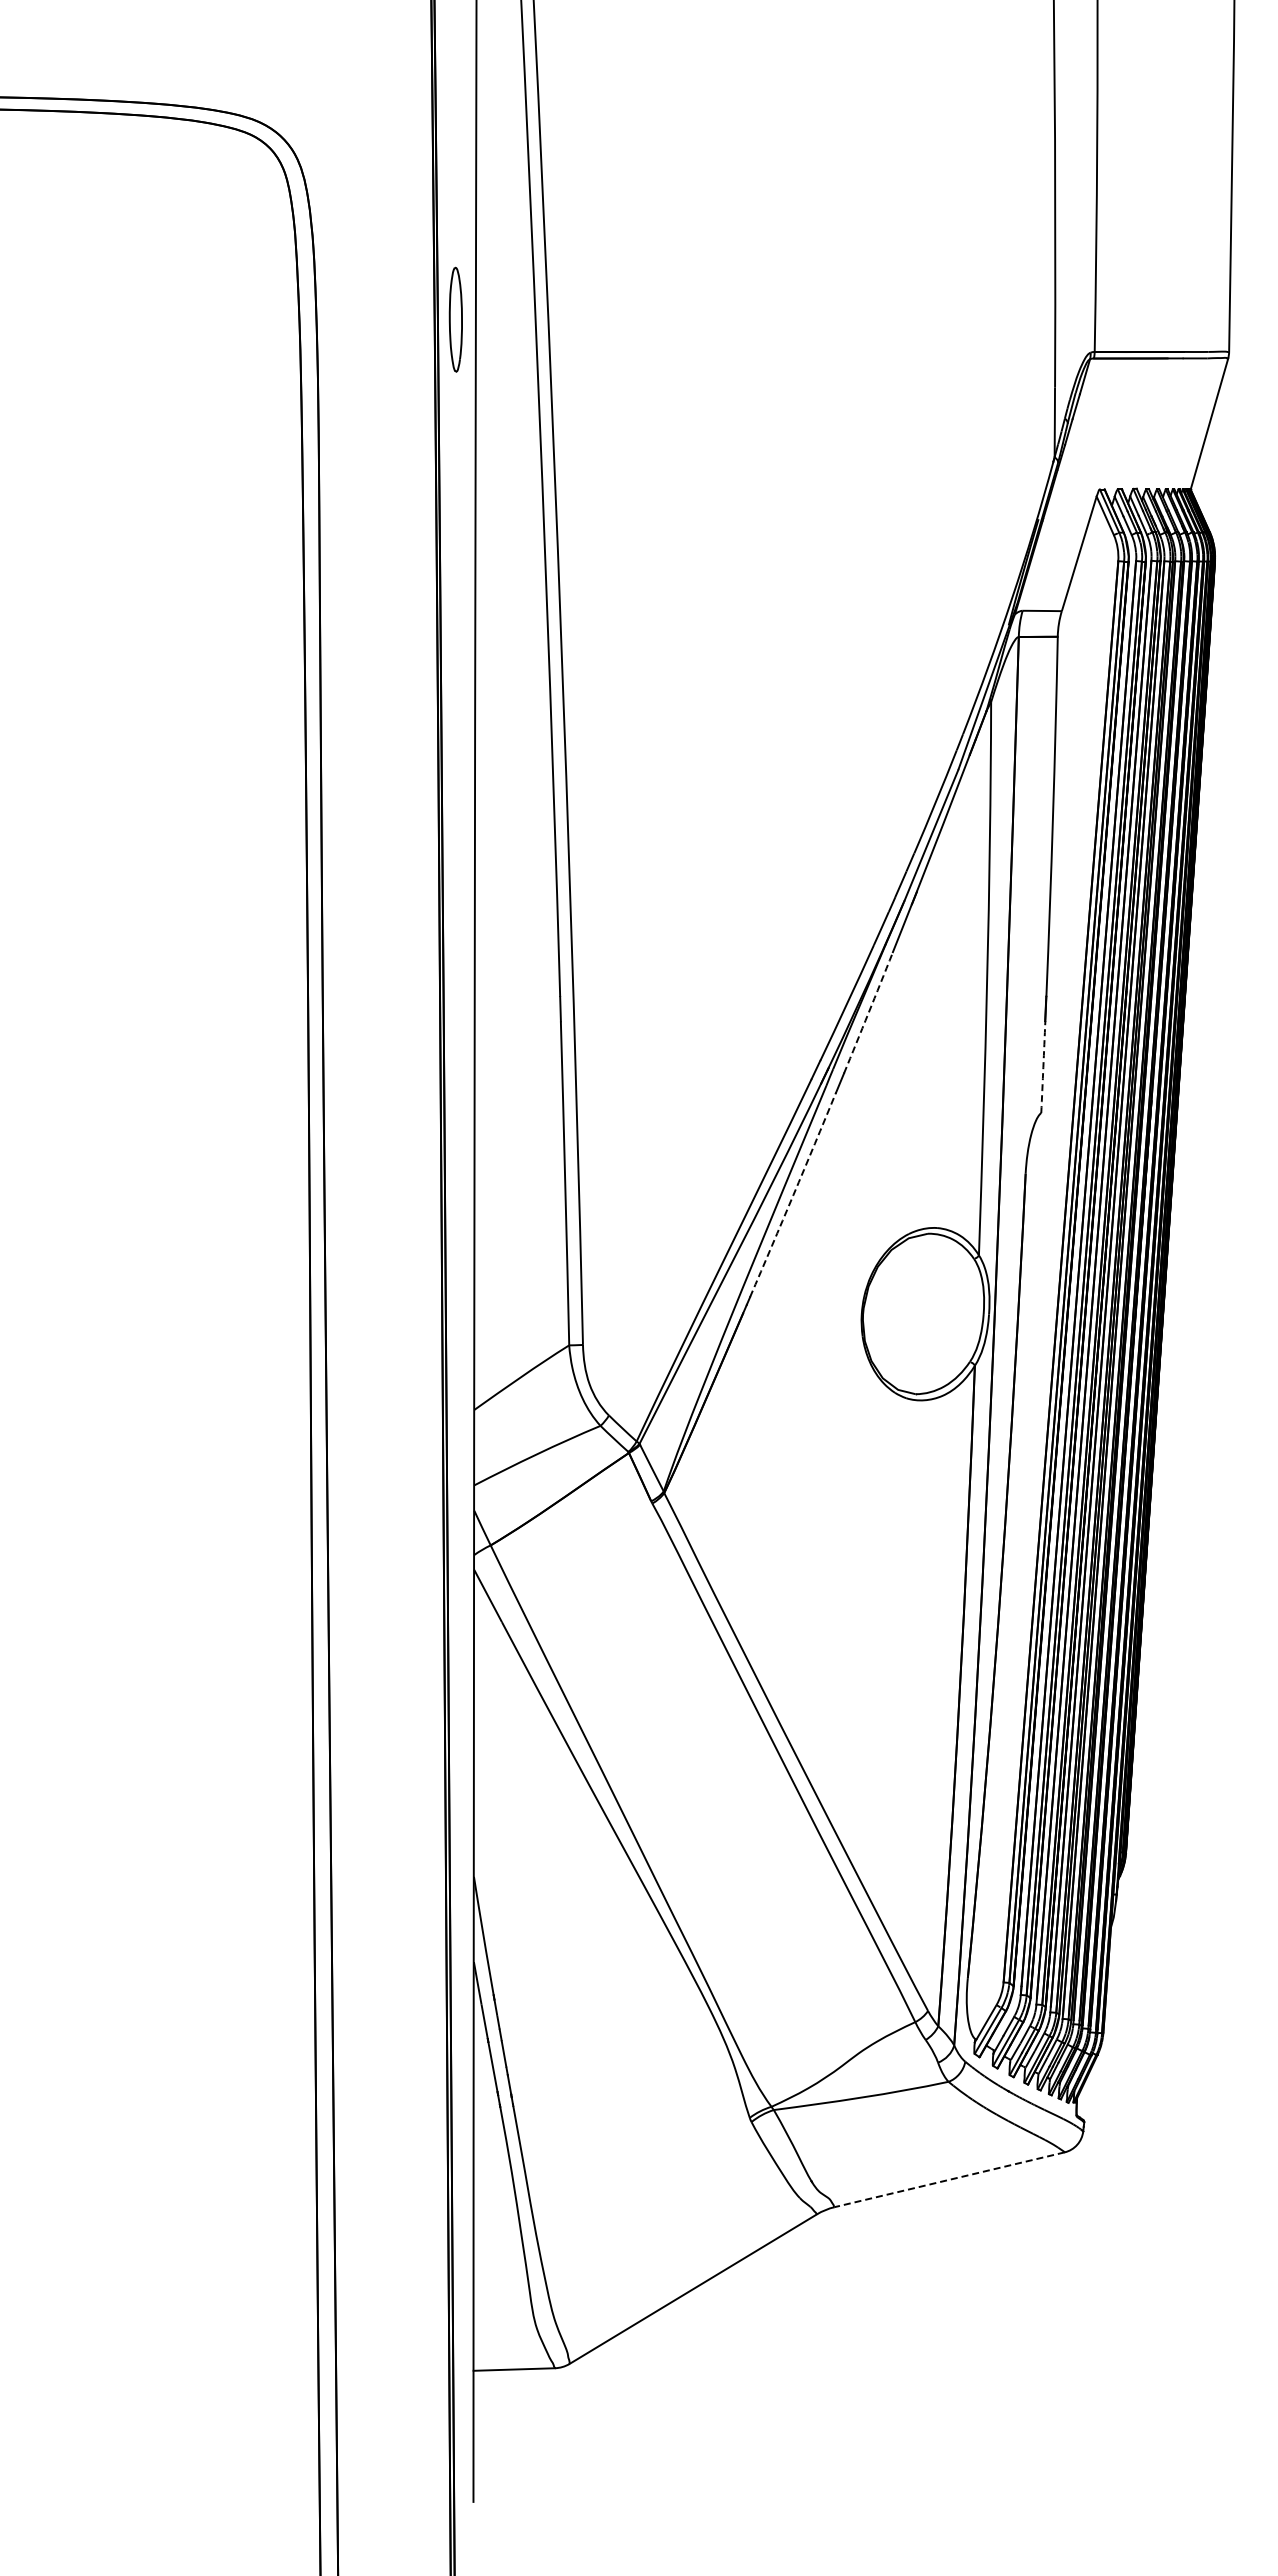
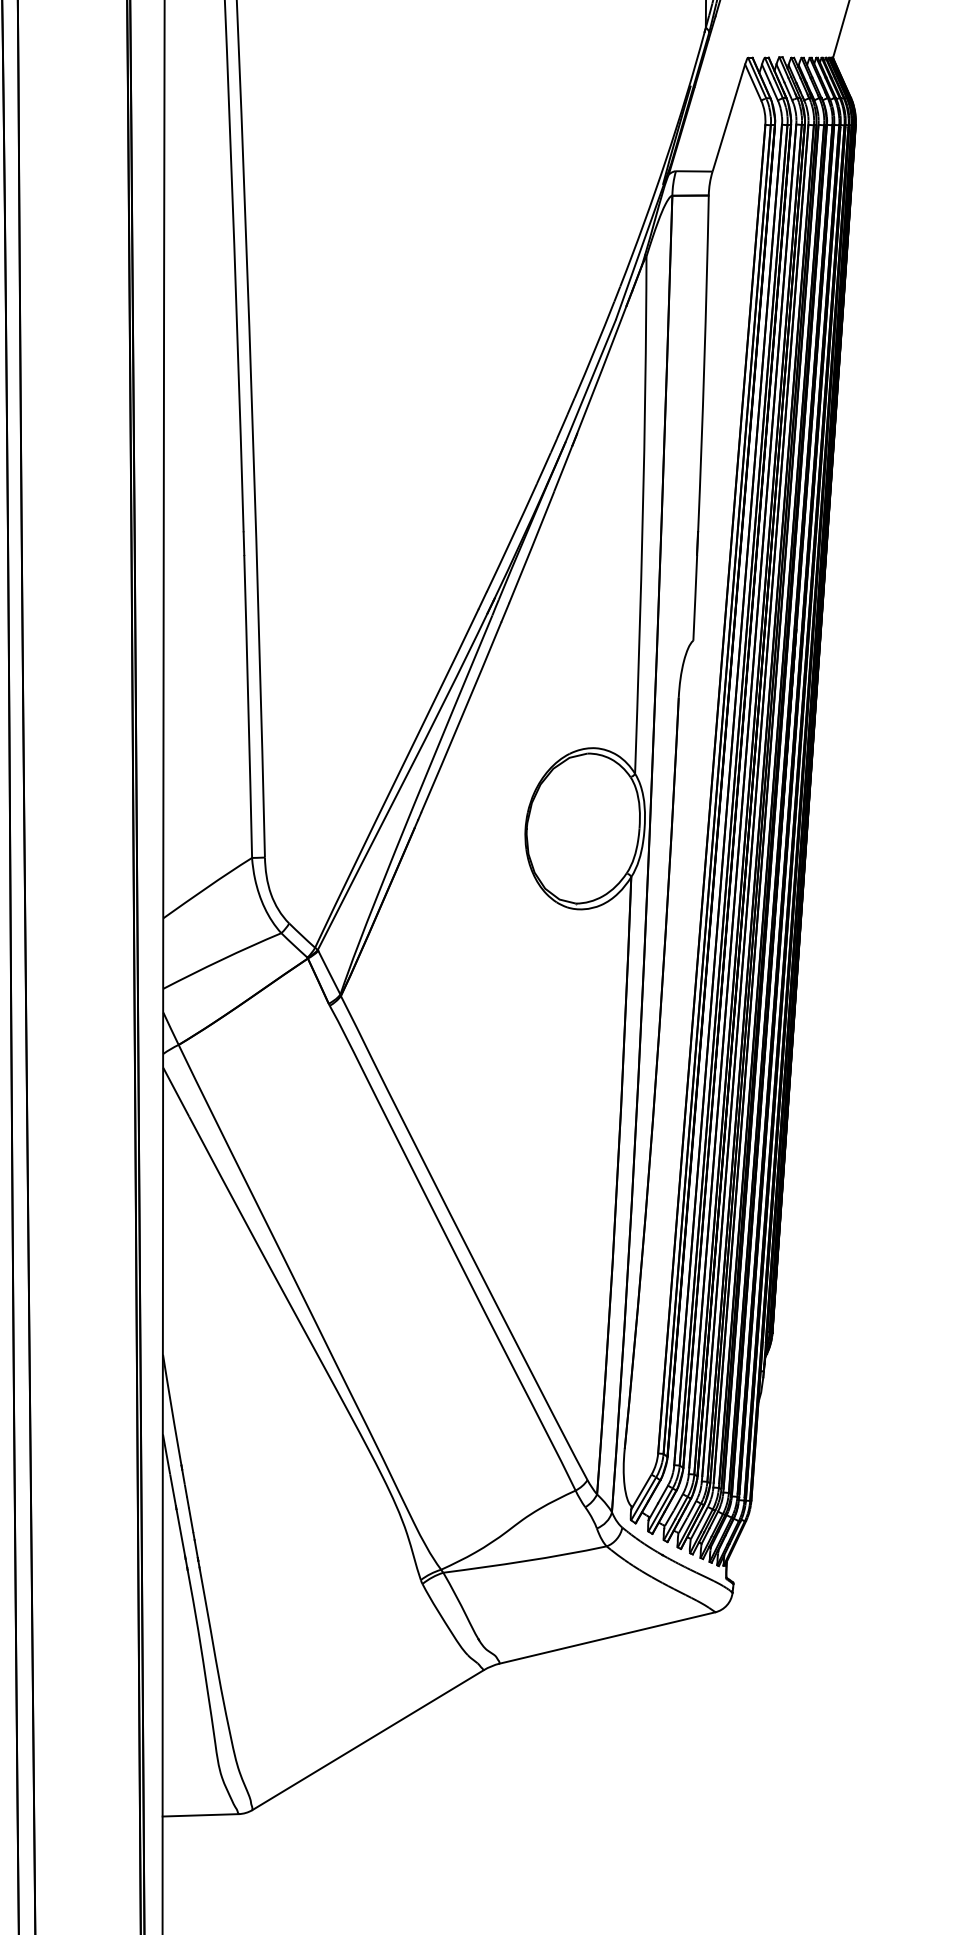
arc: (868, 1013) -> (531, 547), dashed -> solid
arc: (1043, 1067) -> (695, 598), dashed -> solid
arc: (793, 1195) -> (461, 717), dashed -> solid
line: (949, 2179) -> (607, 1637), dashed -> solid

